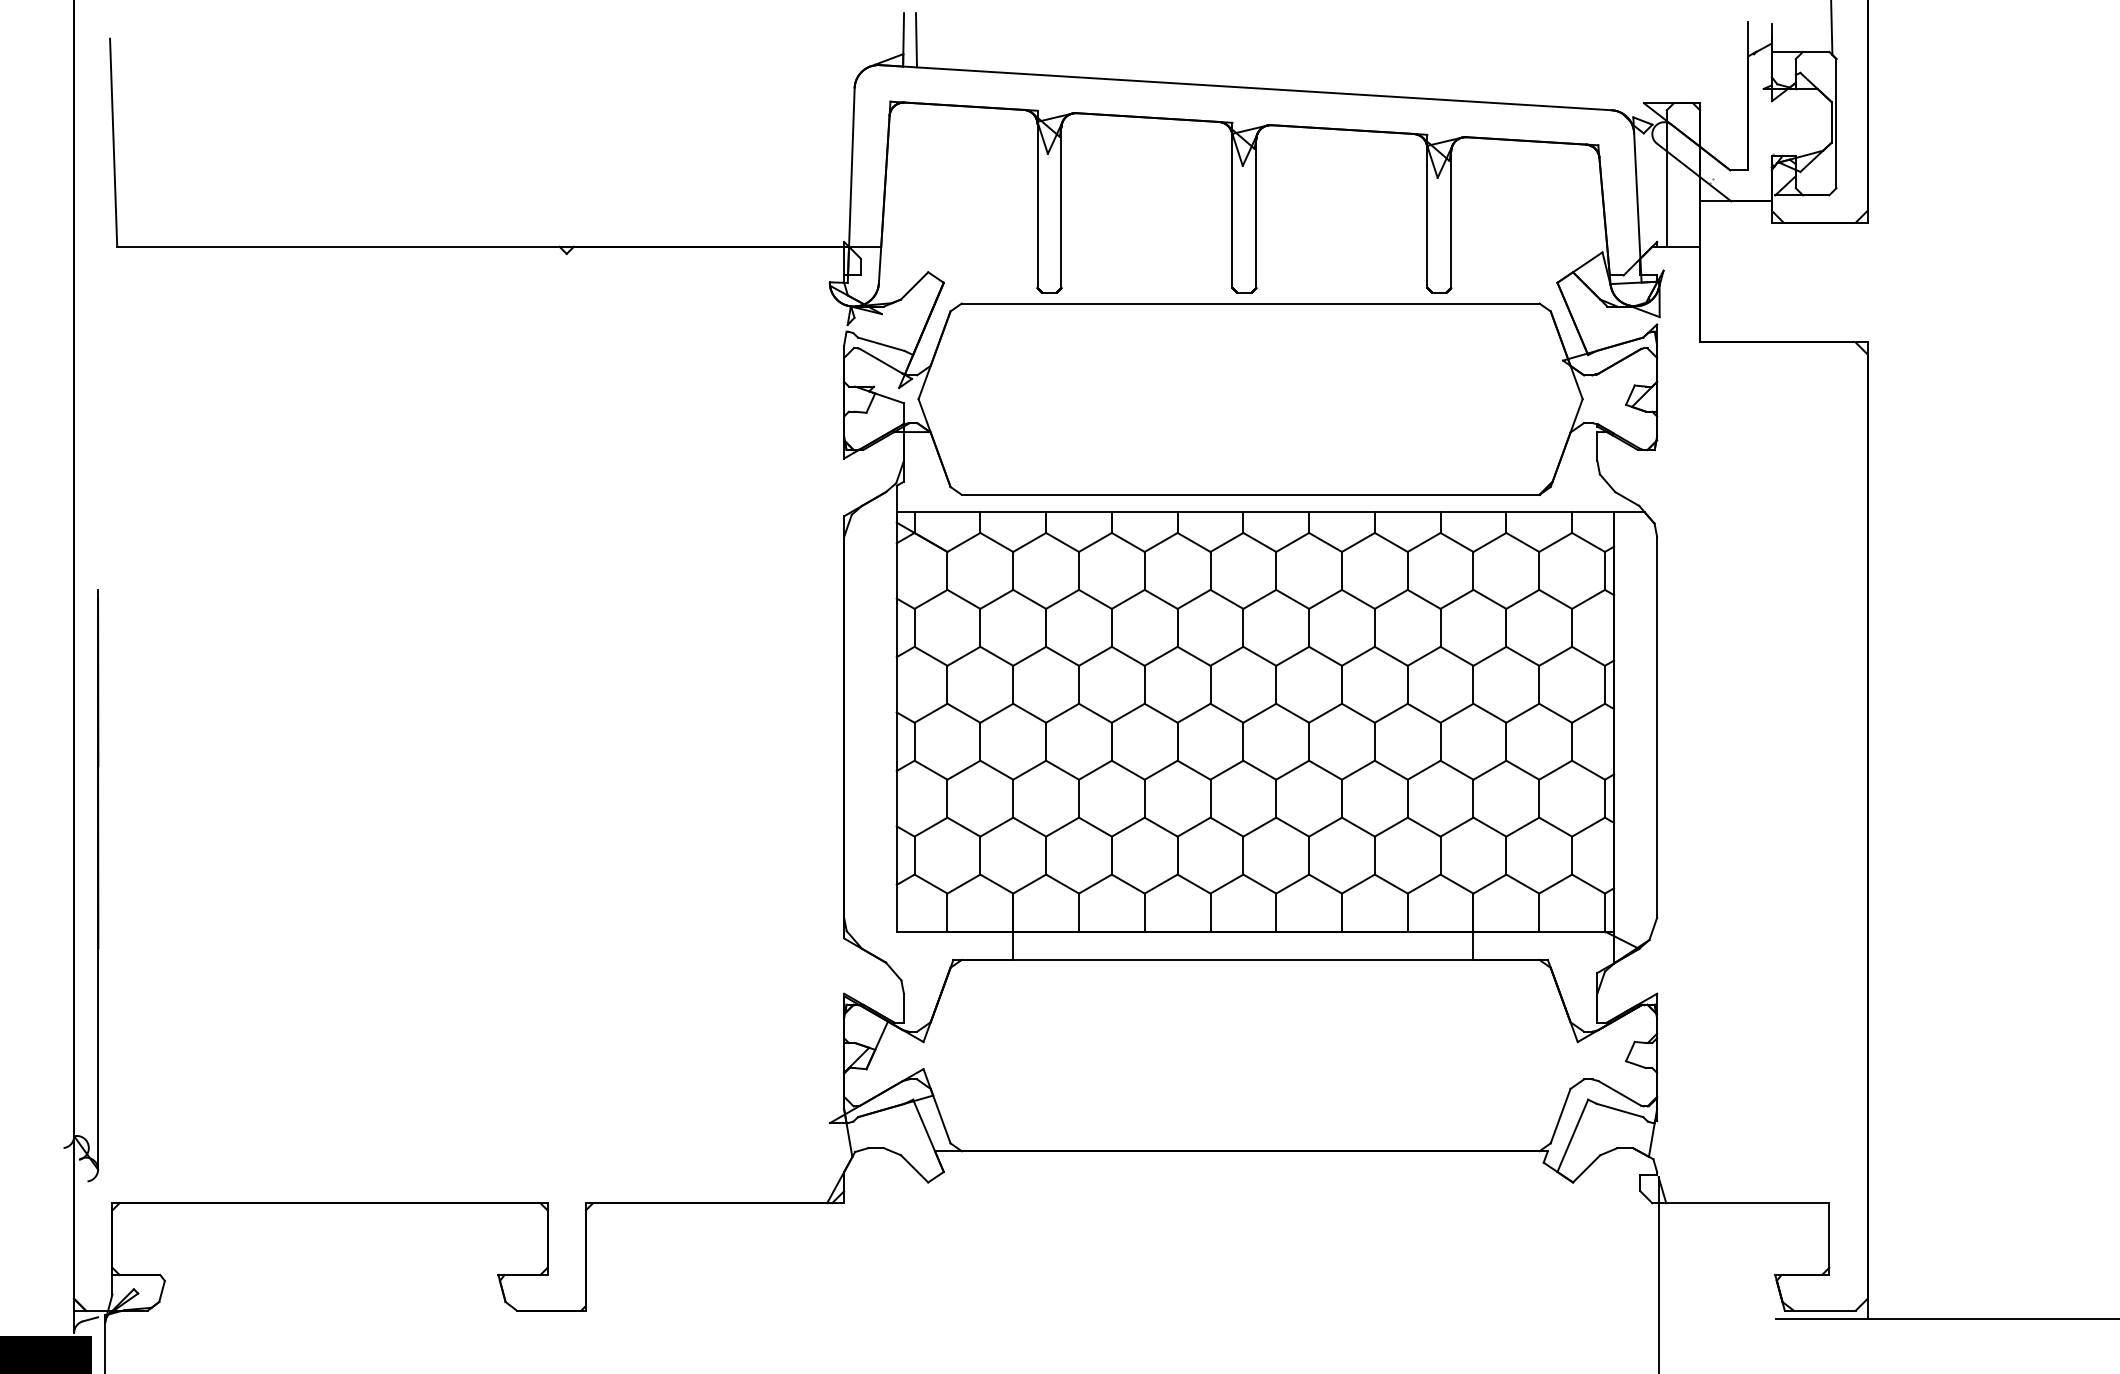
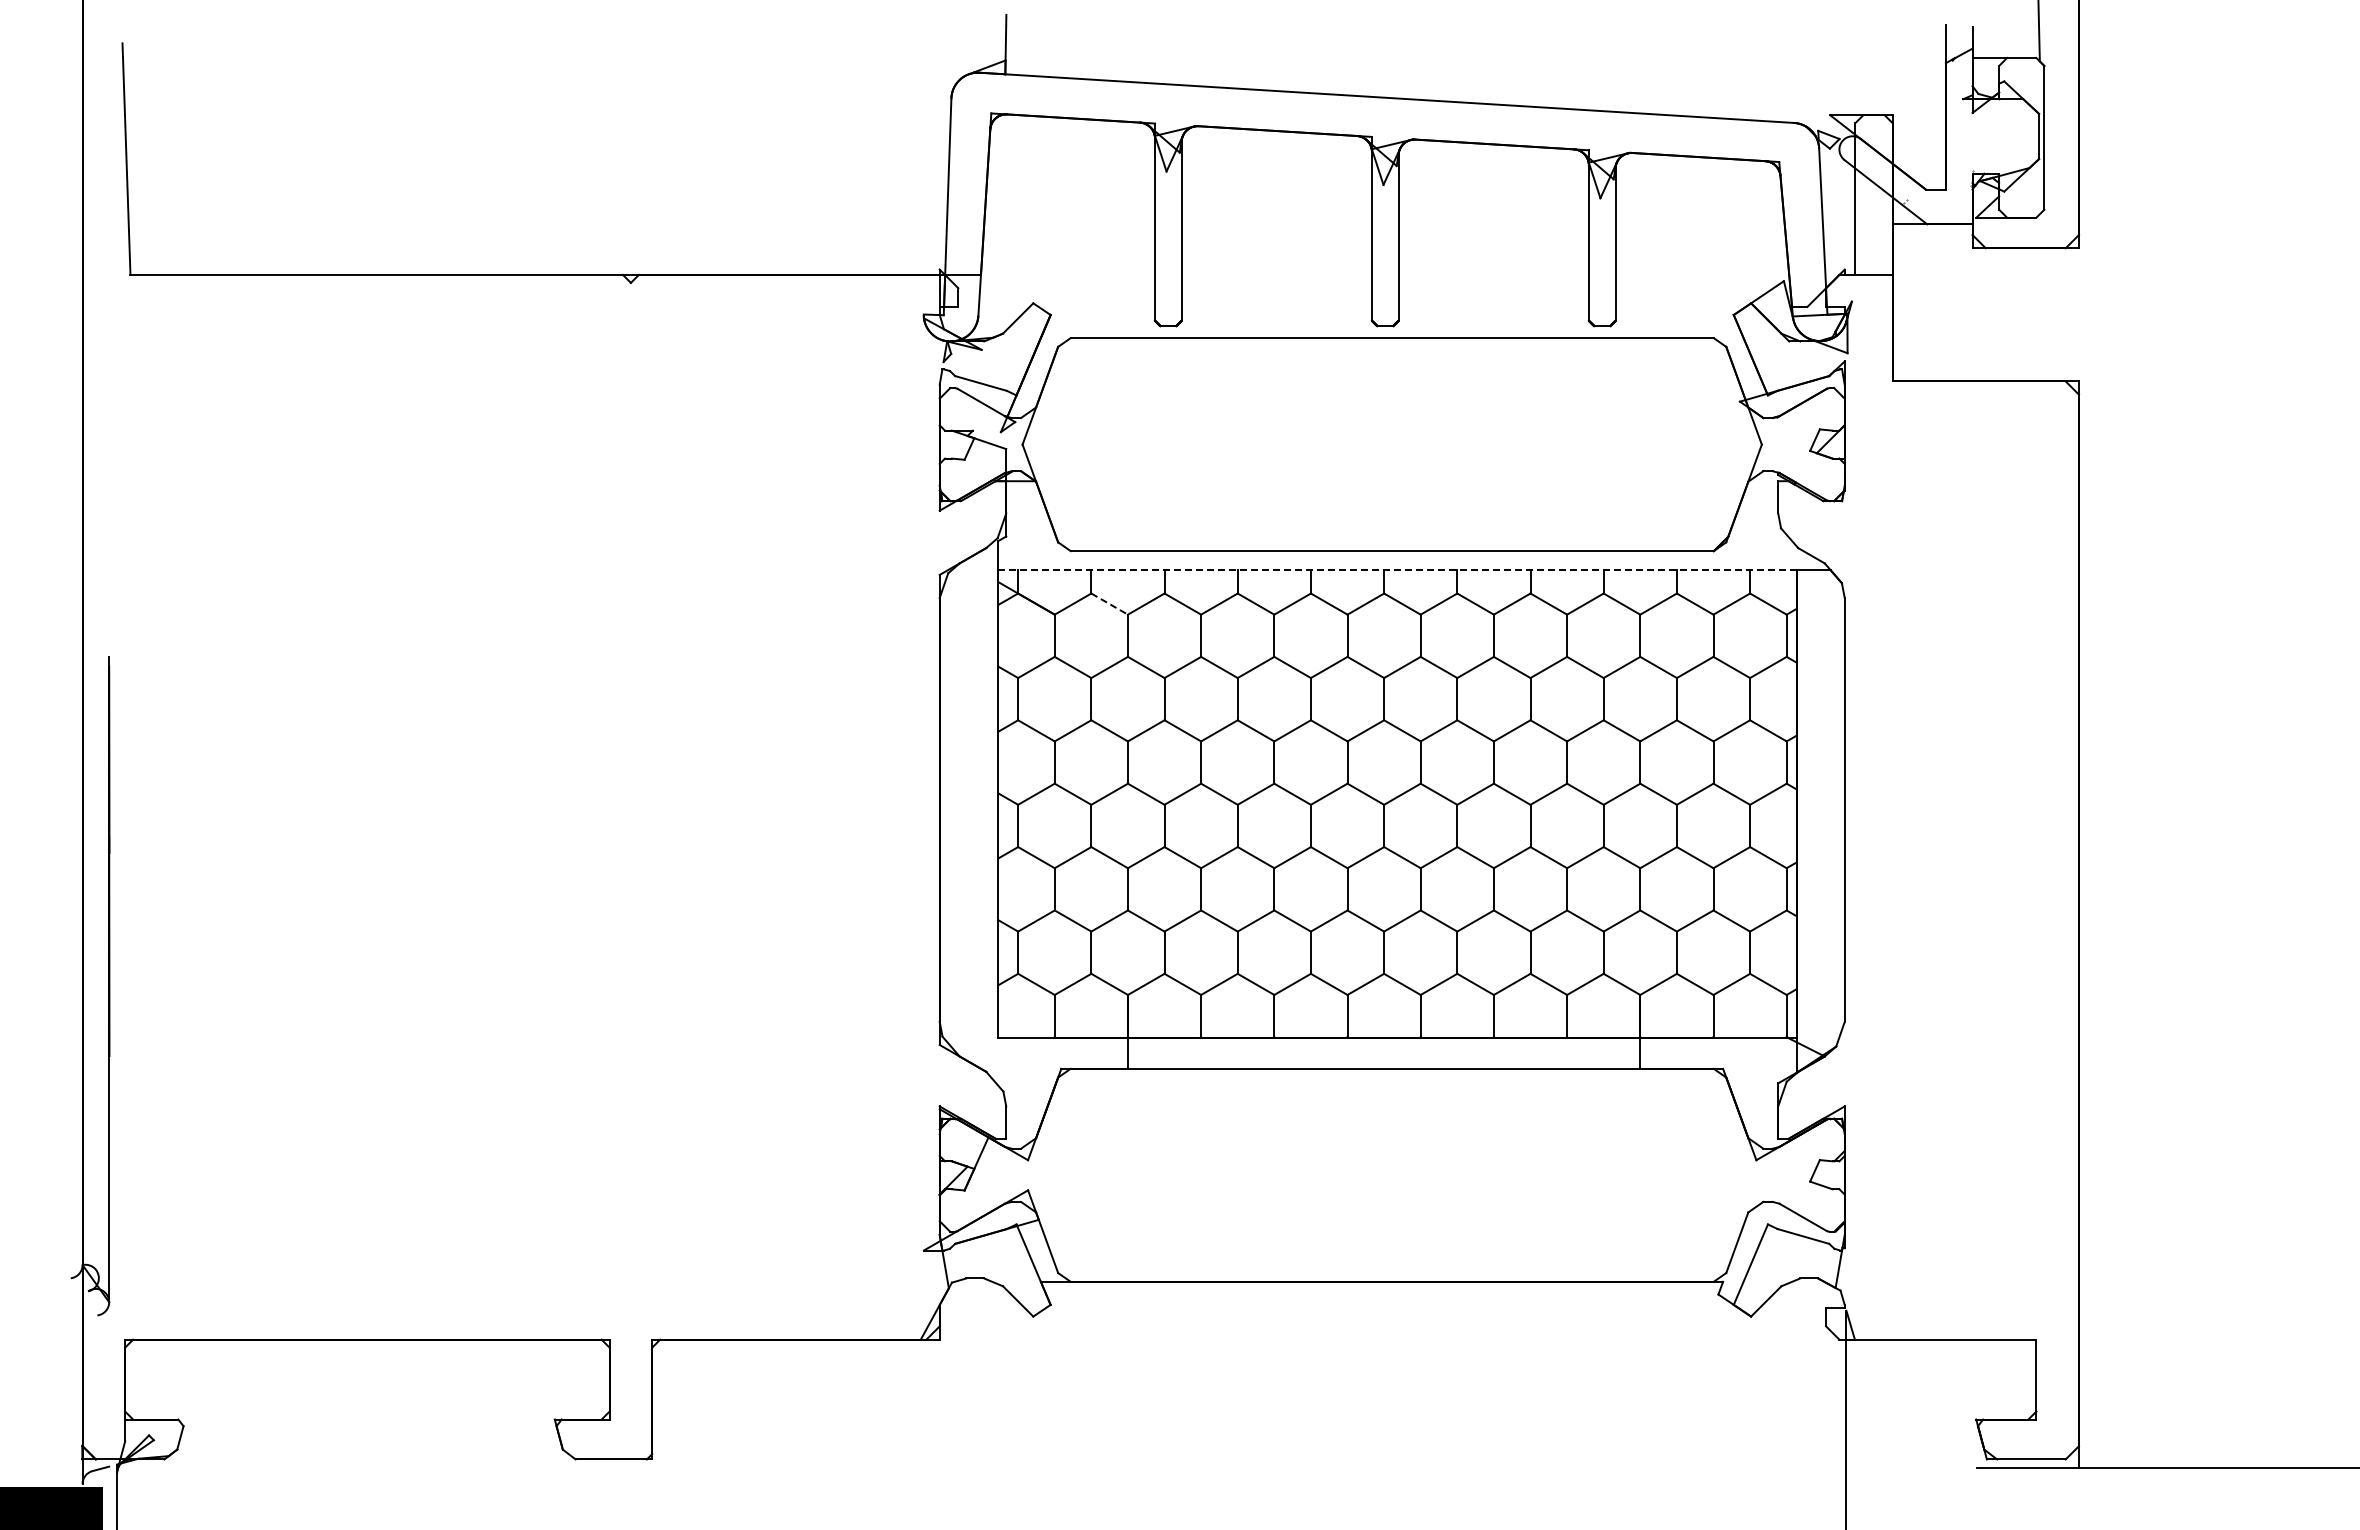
line: (915, 39) -> (1019, 44), removed
line: (1255, 512) -> (1397, 570), solid -> dashed
line: (997, 542) -> (1110, 604), solid -> dashed

